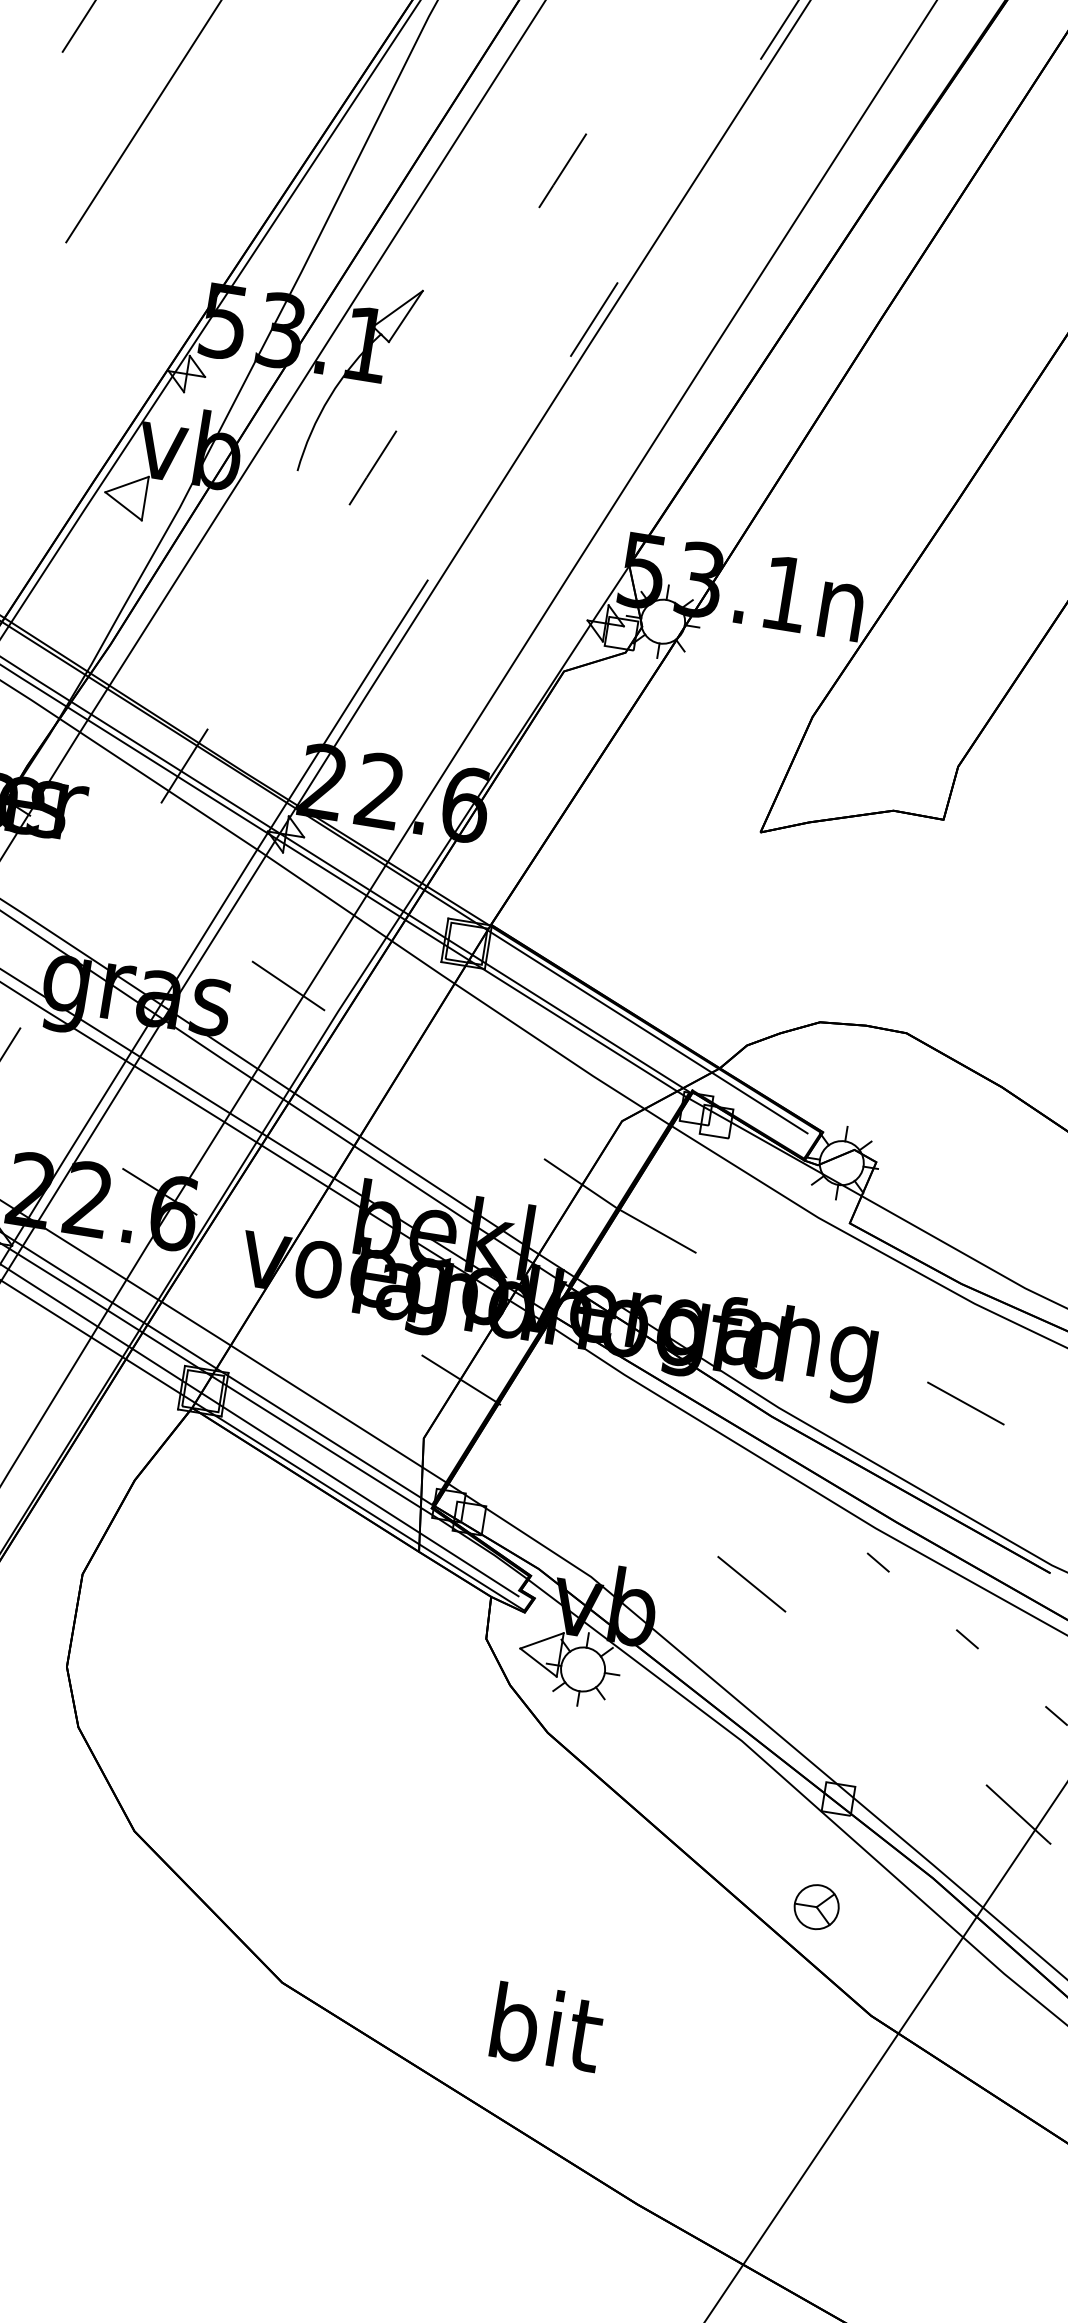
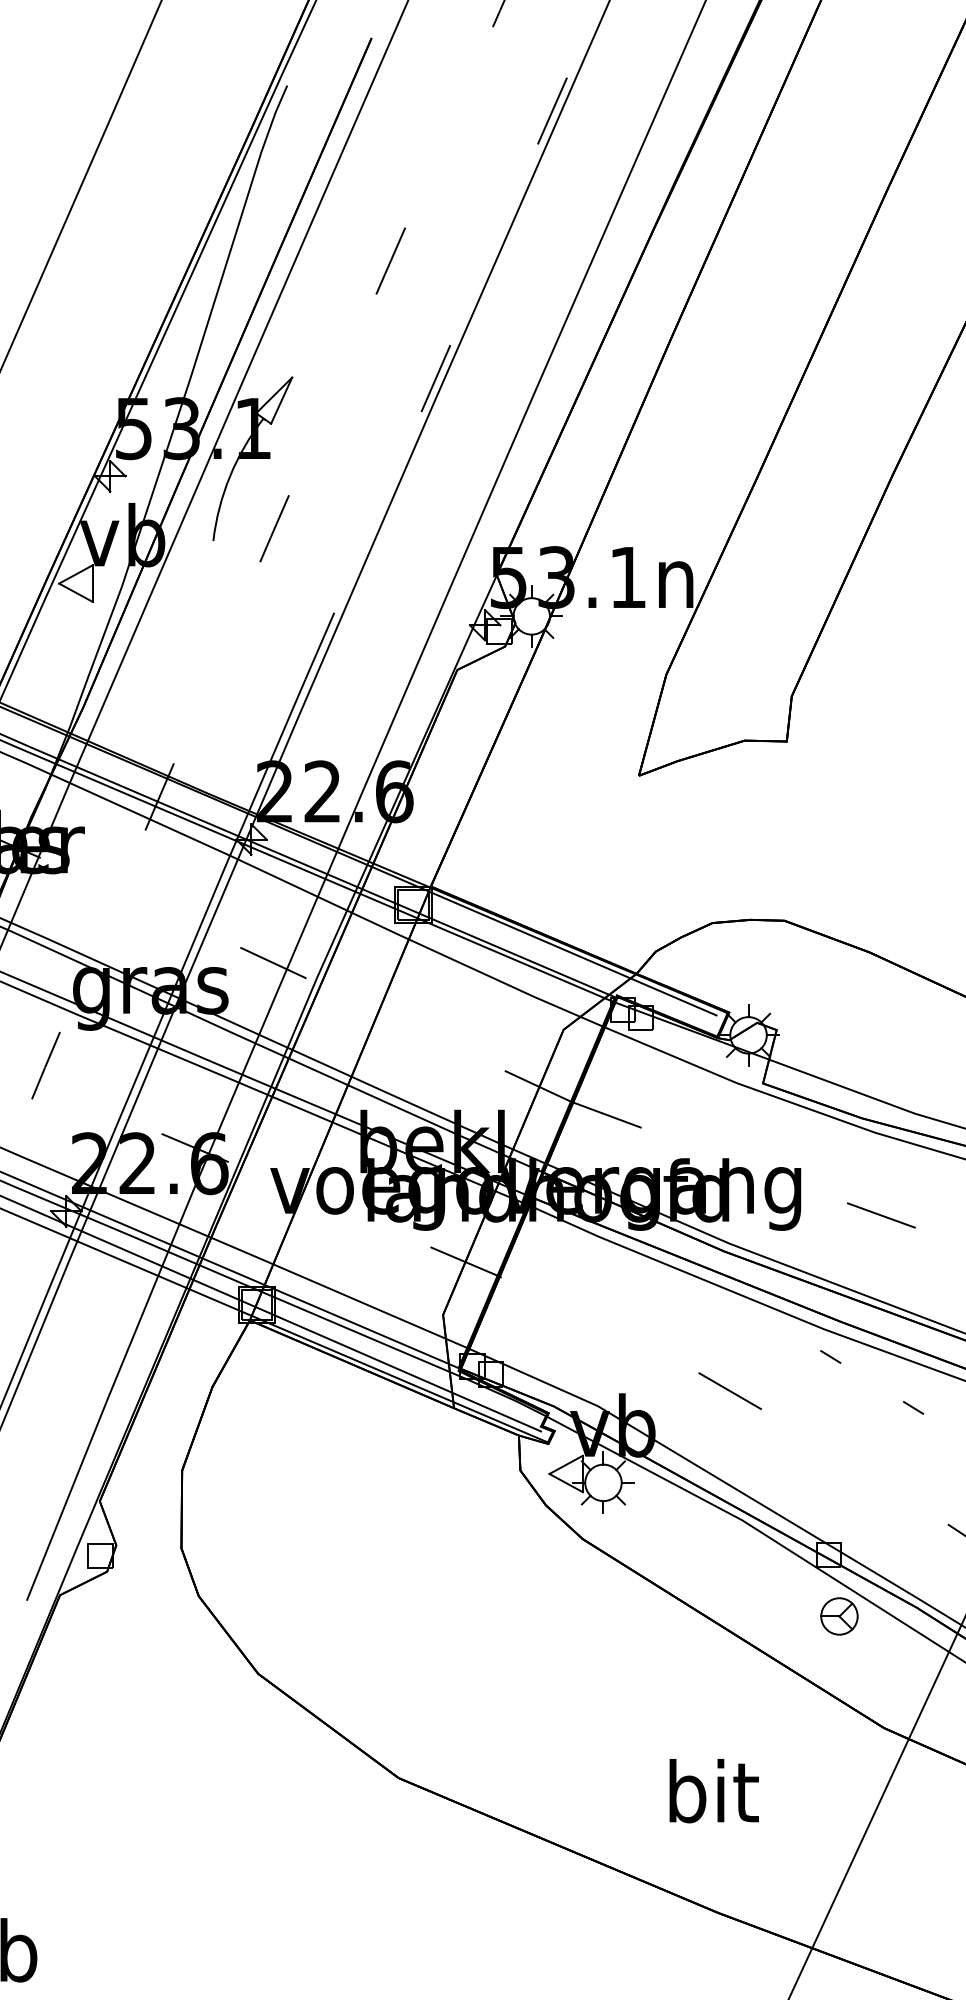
part: (816, 1907) -> (839, 1616), moved
text: (546, 2027) -> (713, 1791), moved

